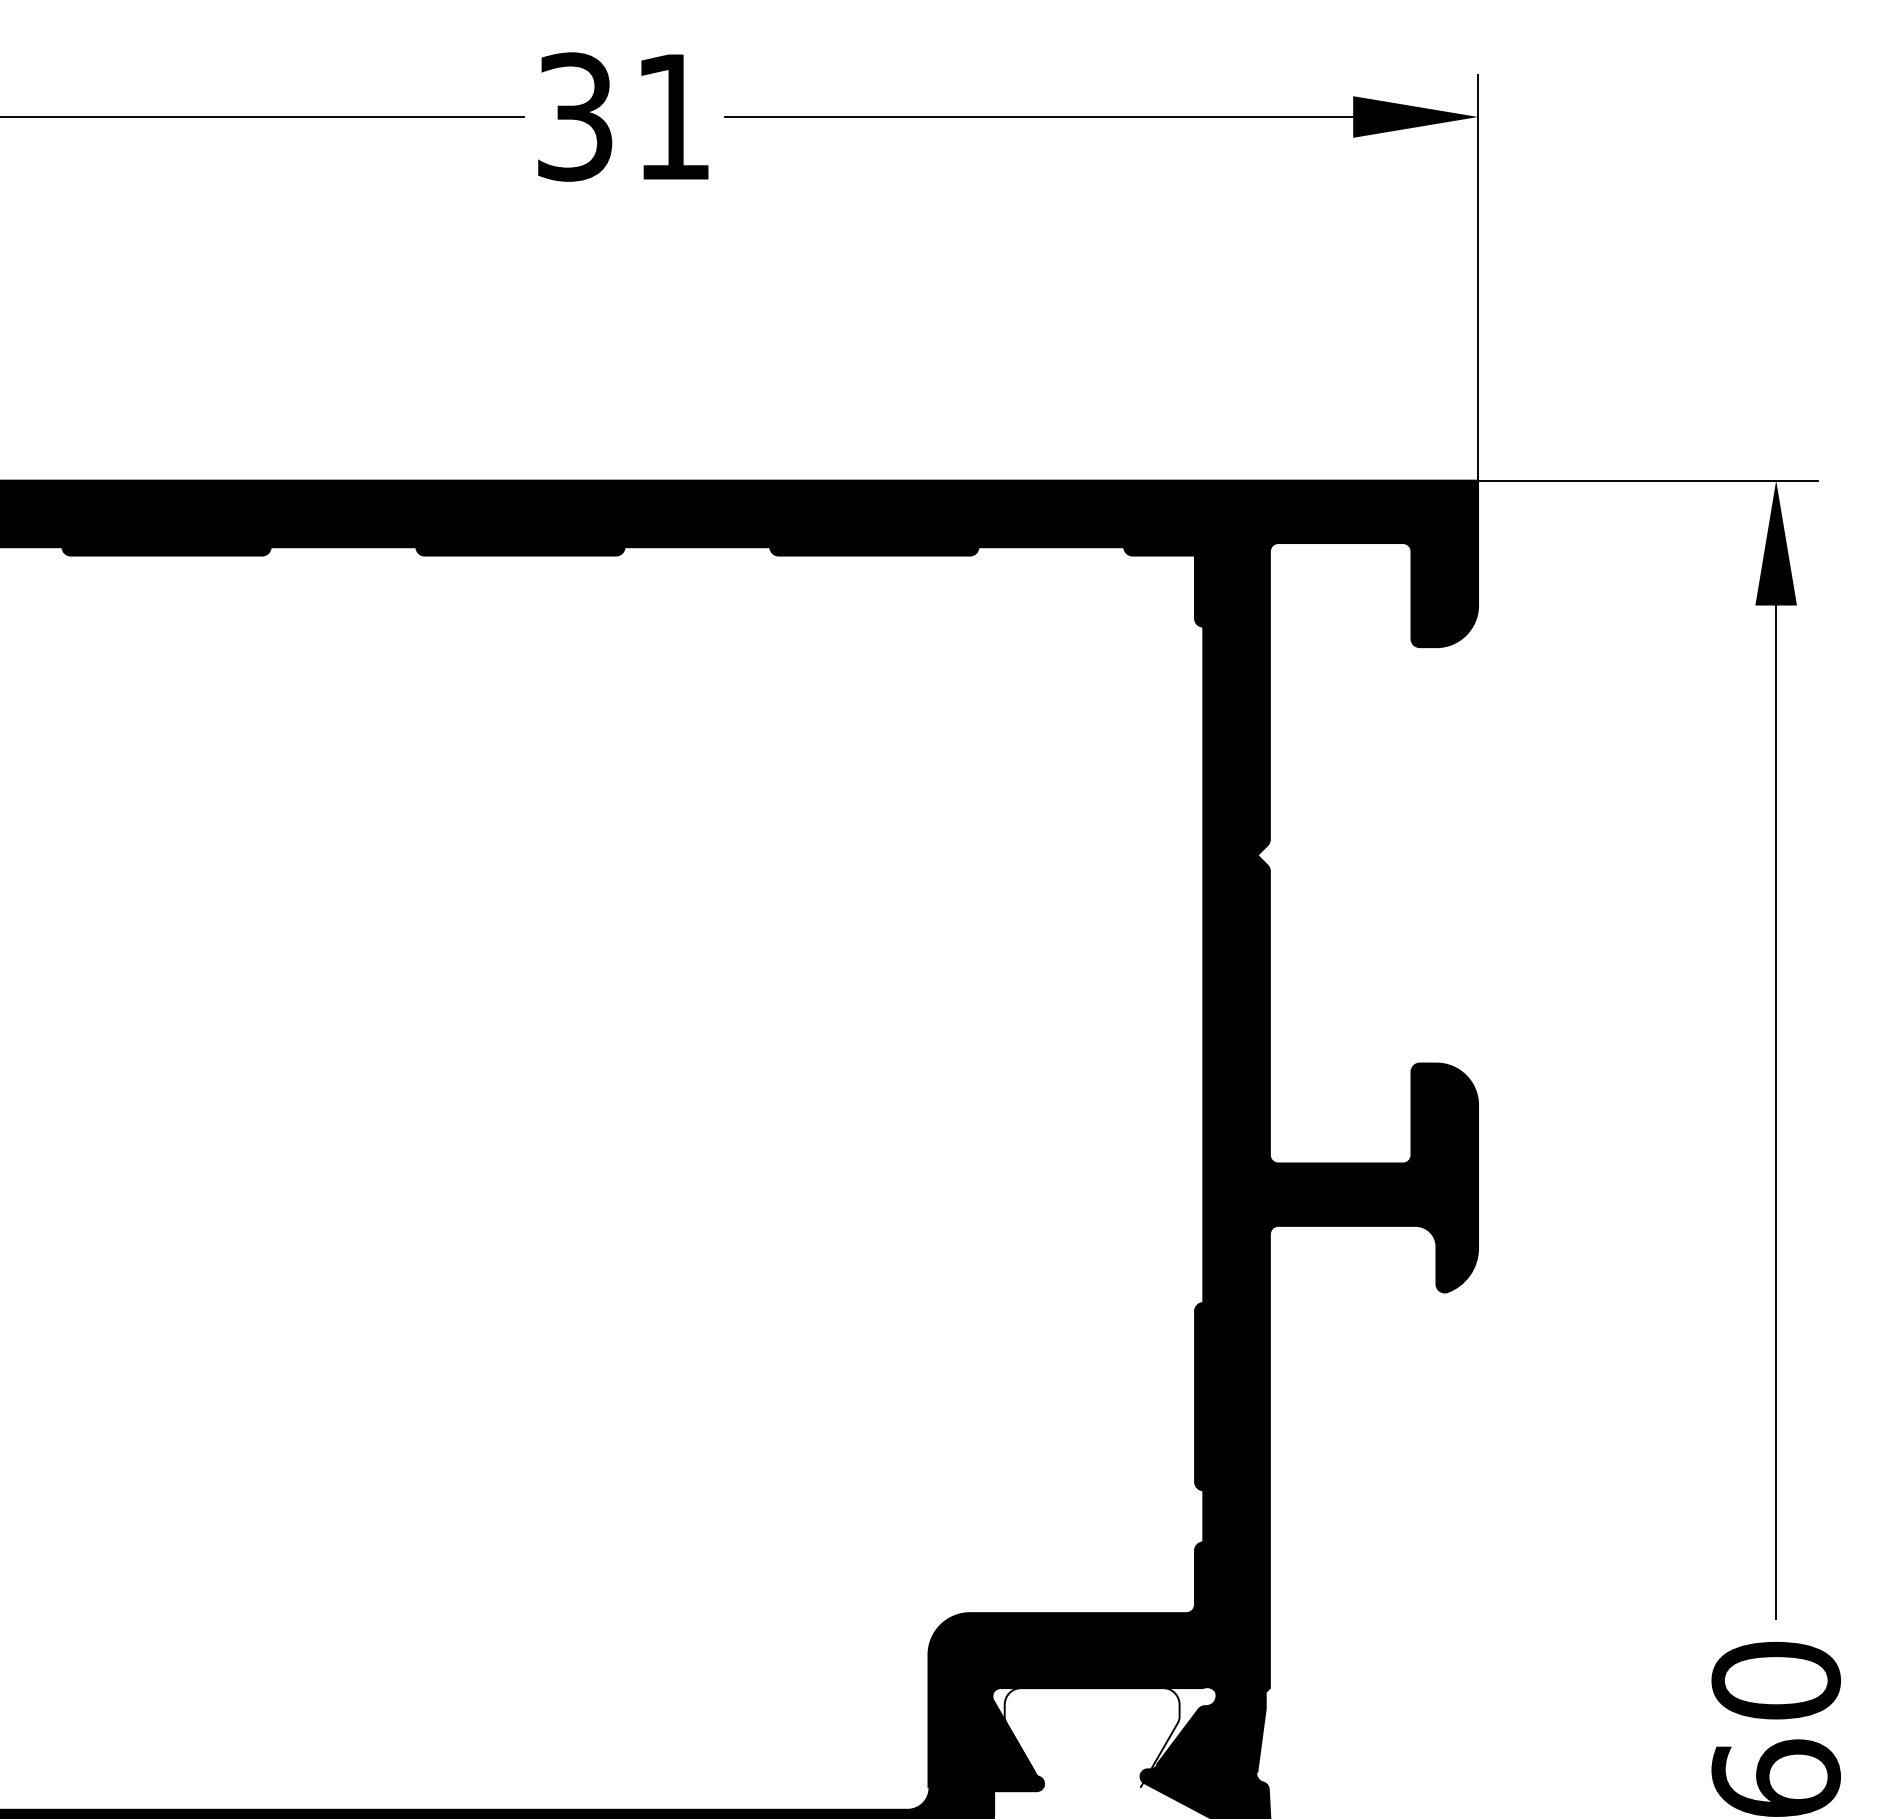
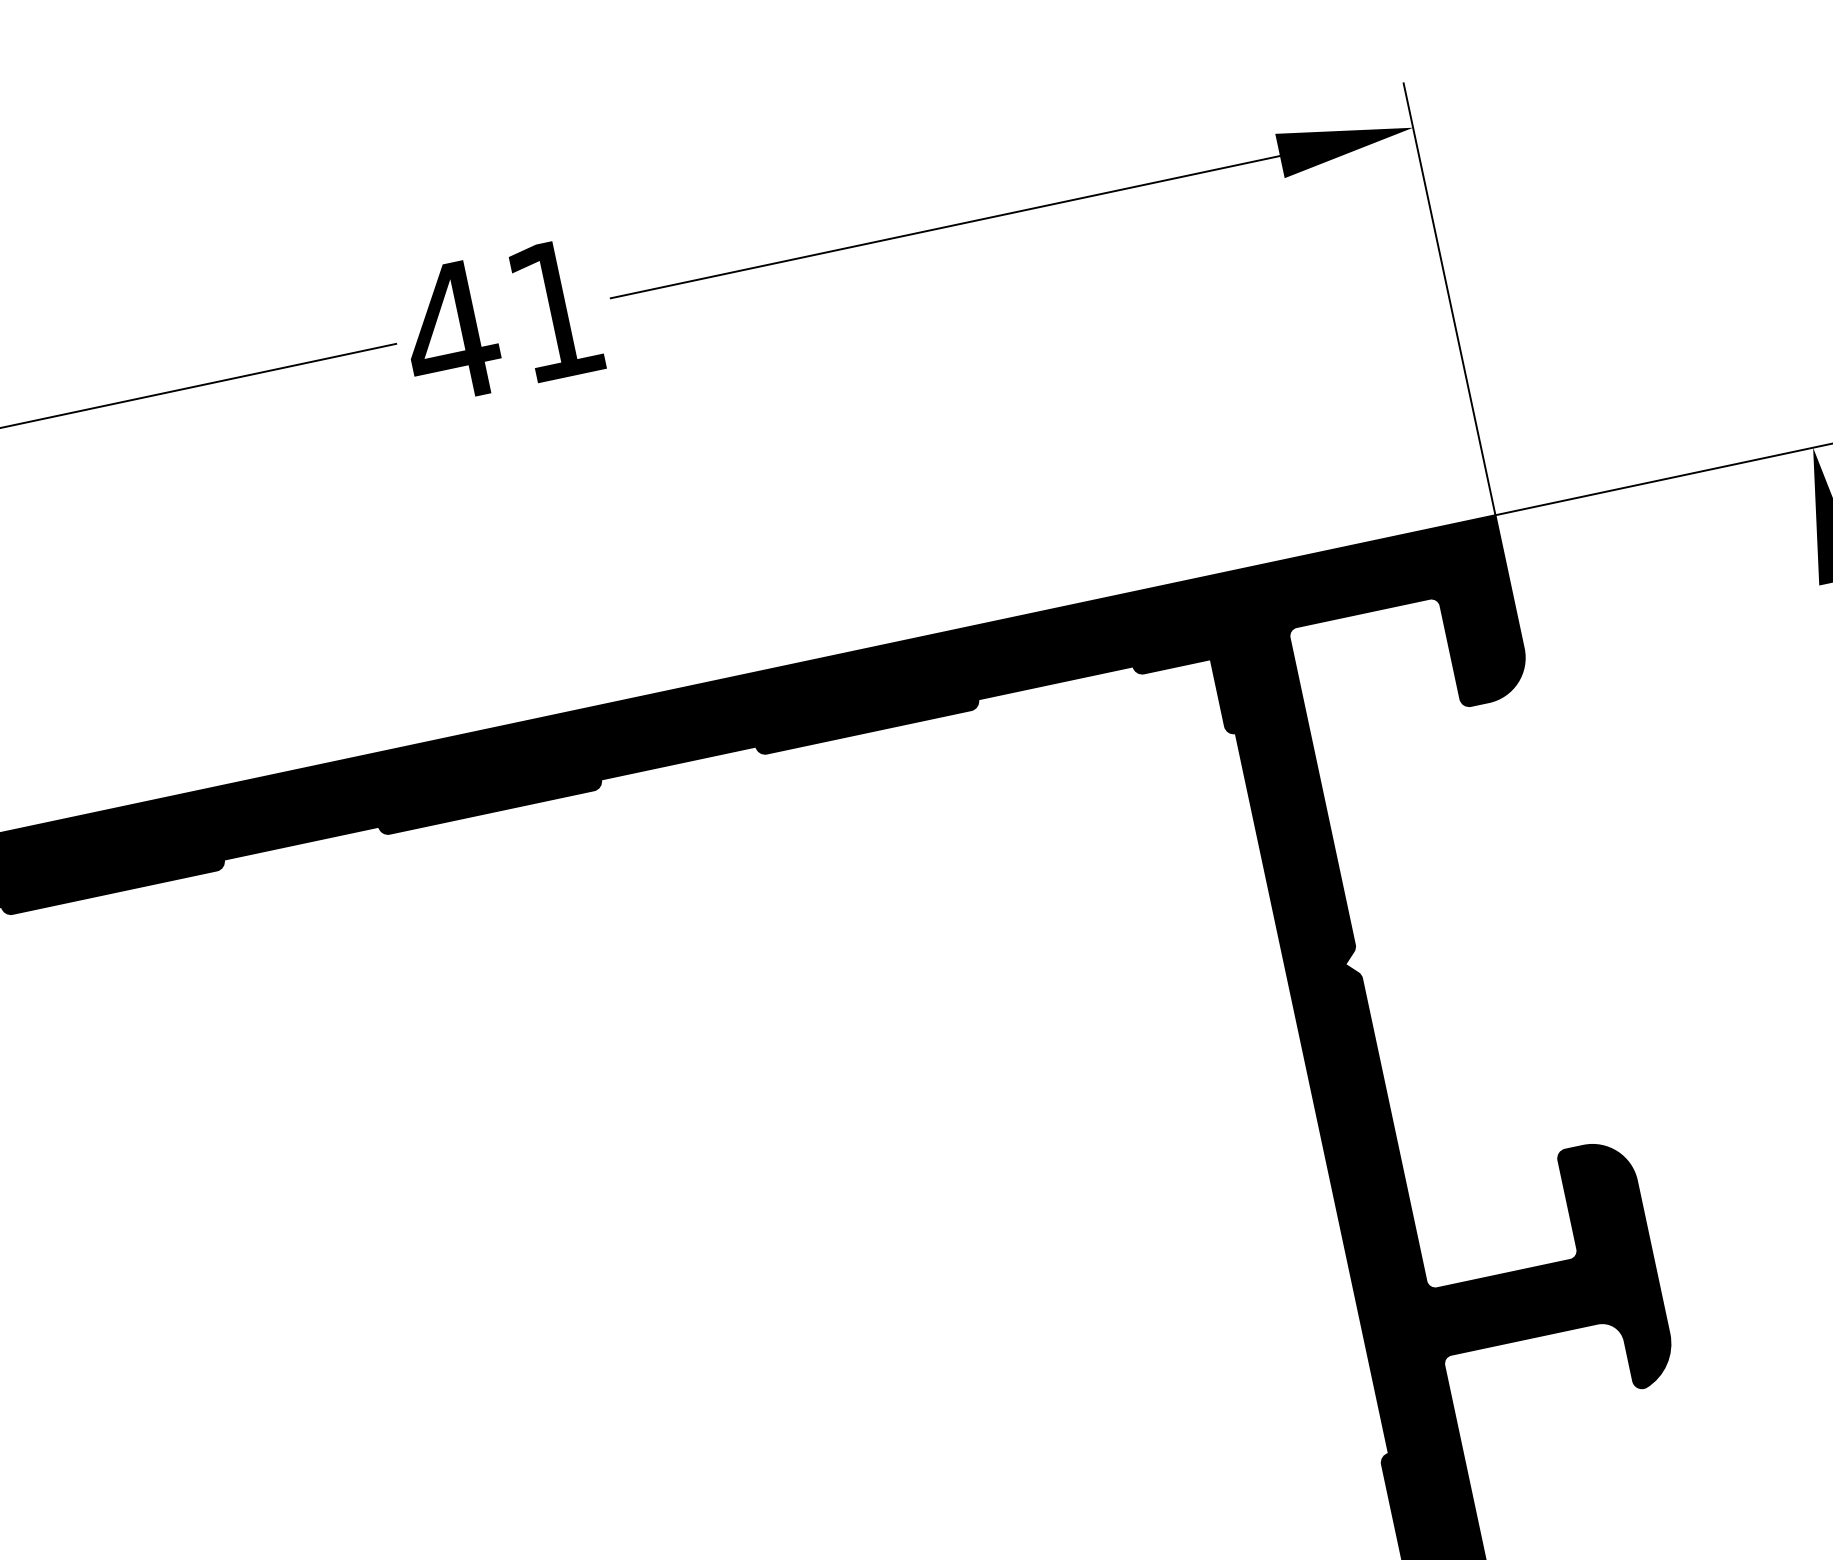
text: (574, 116) -> (450, 331), 31 -> 41

